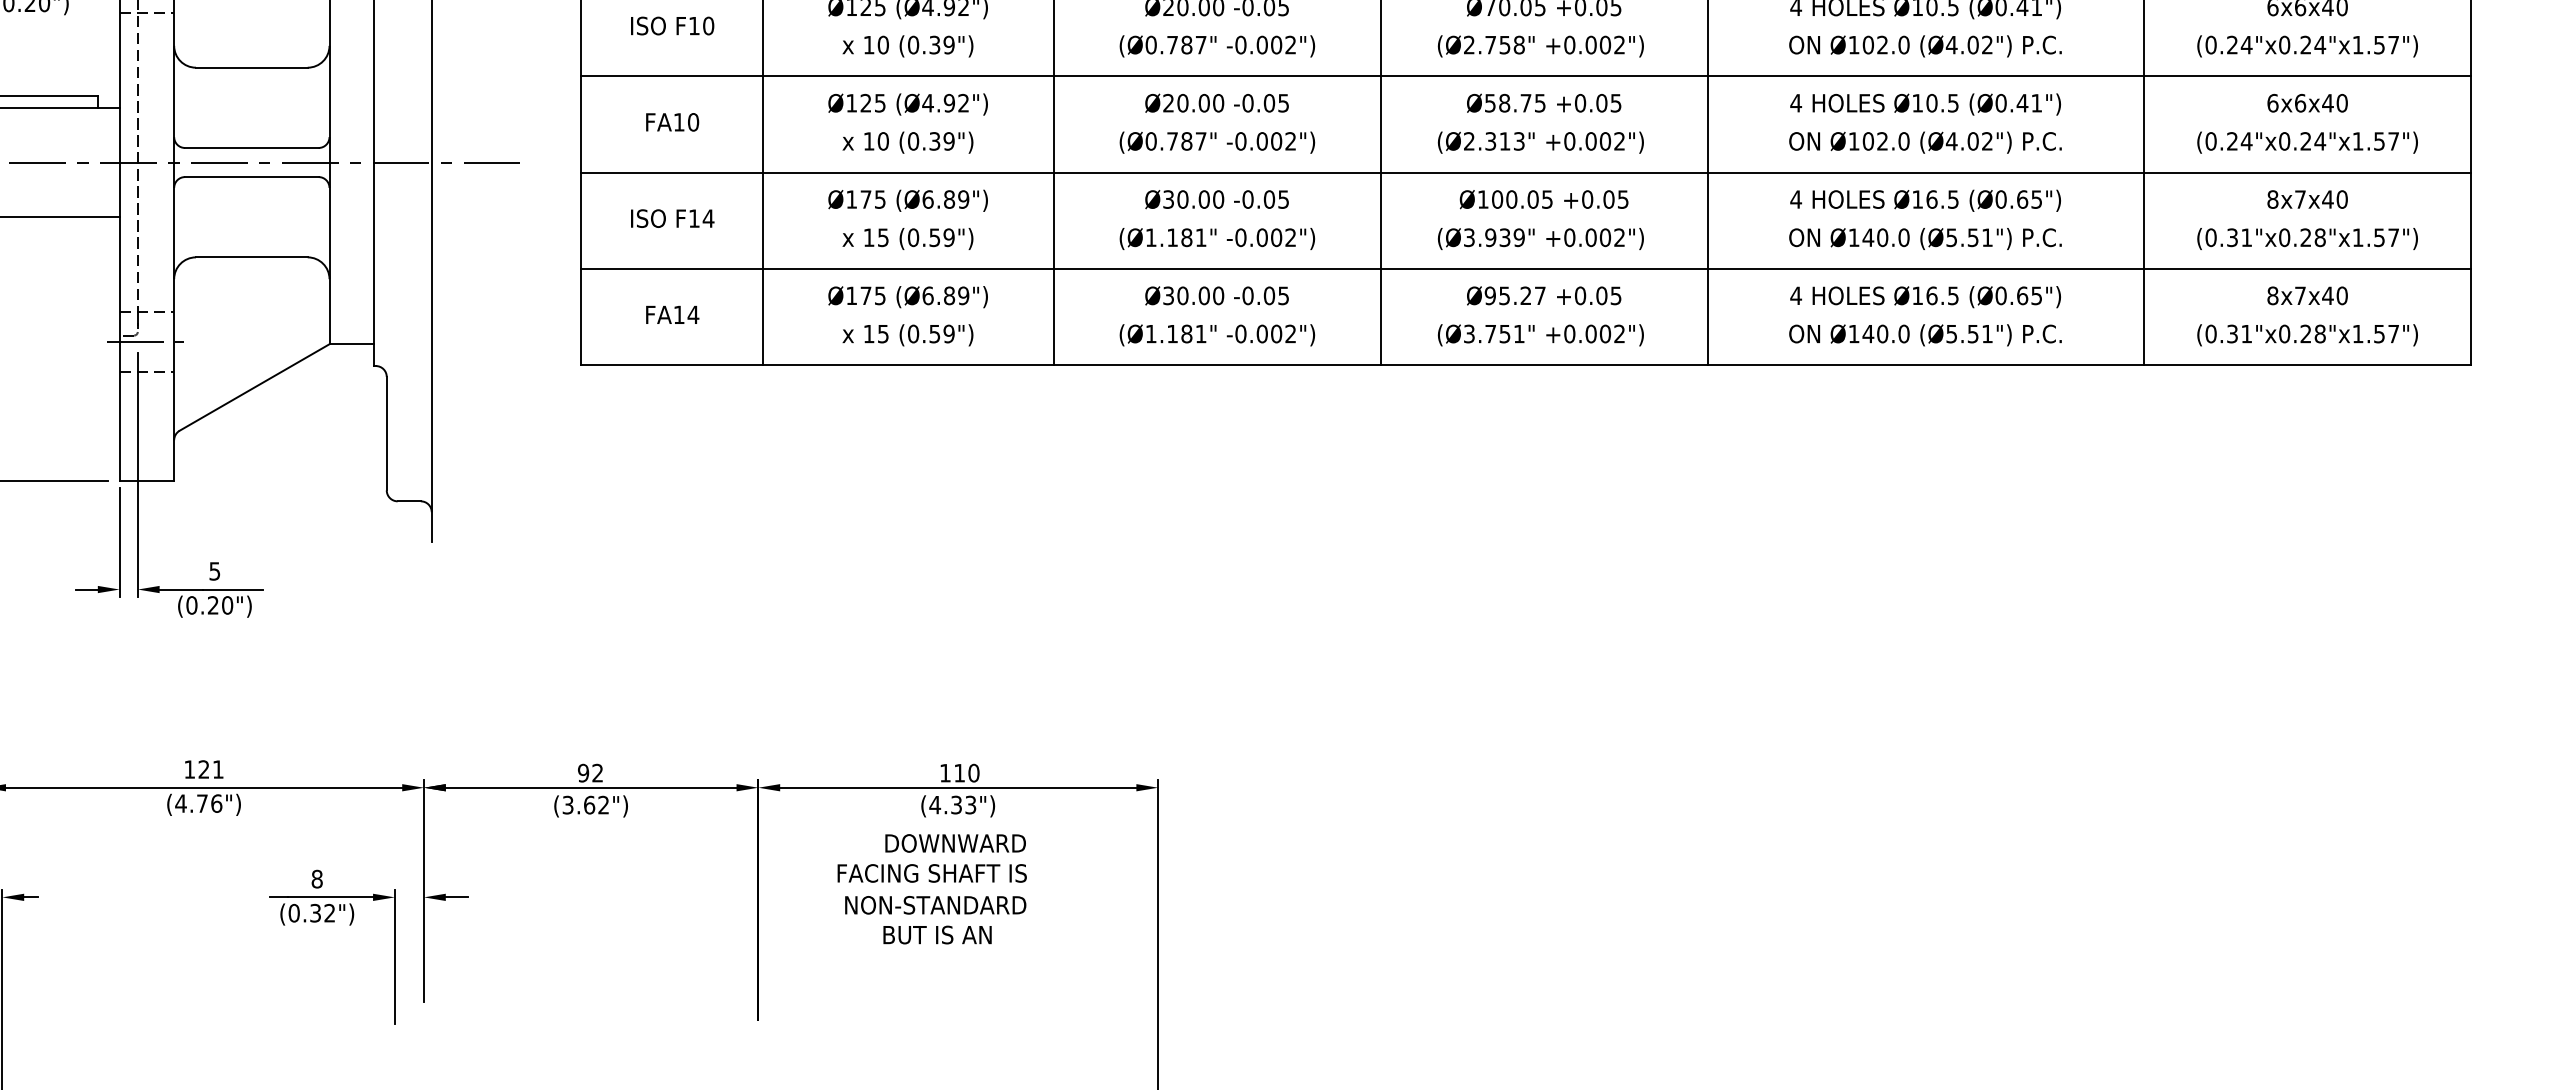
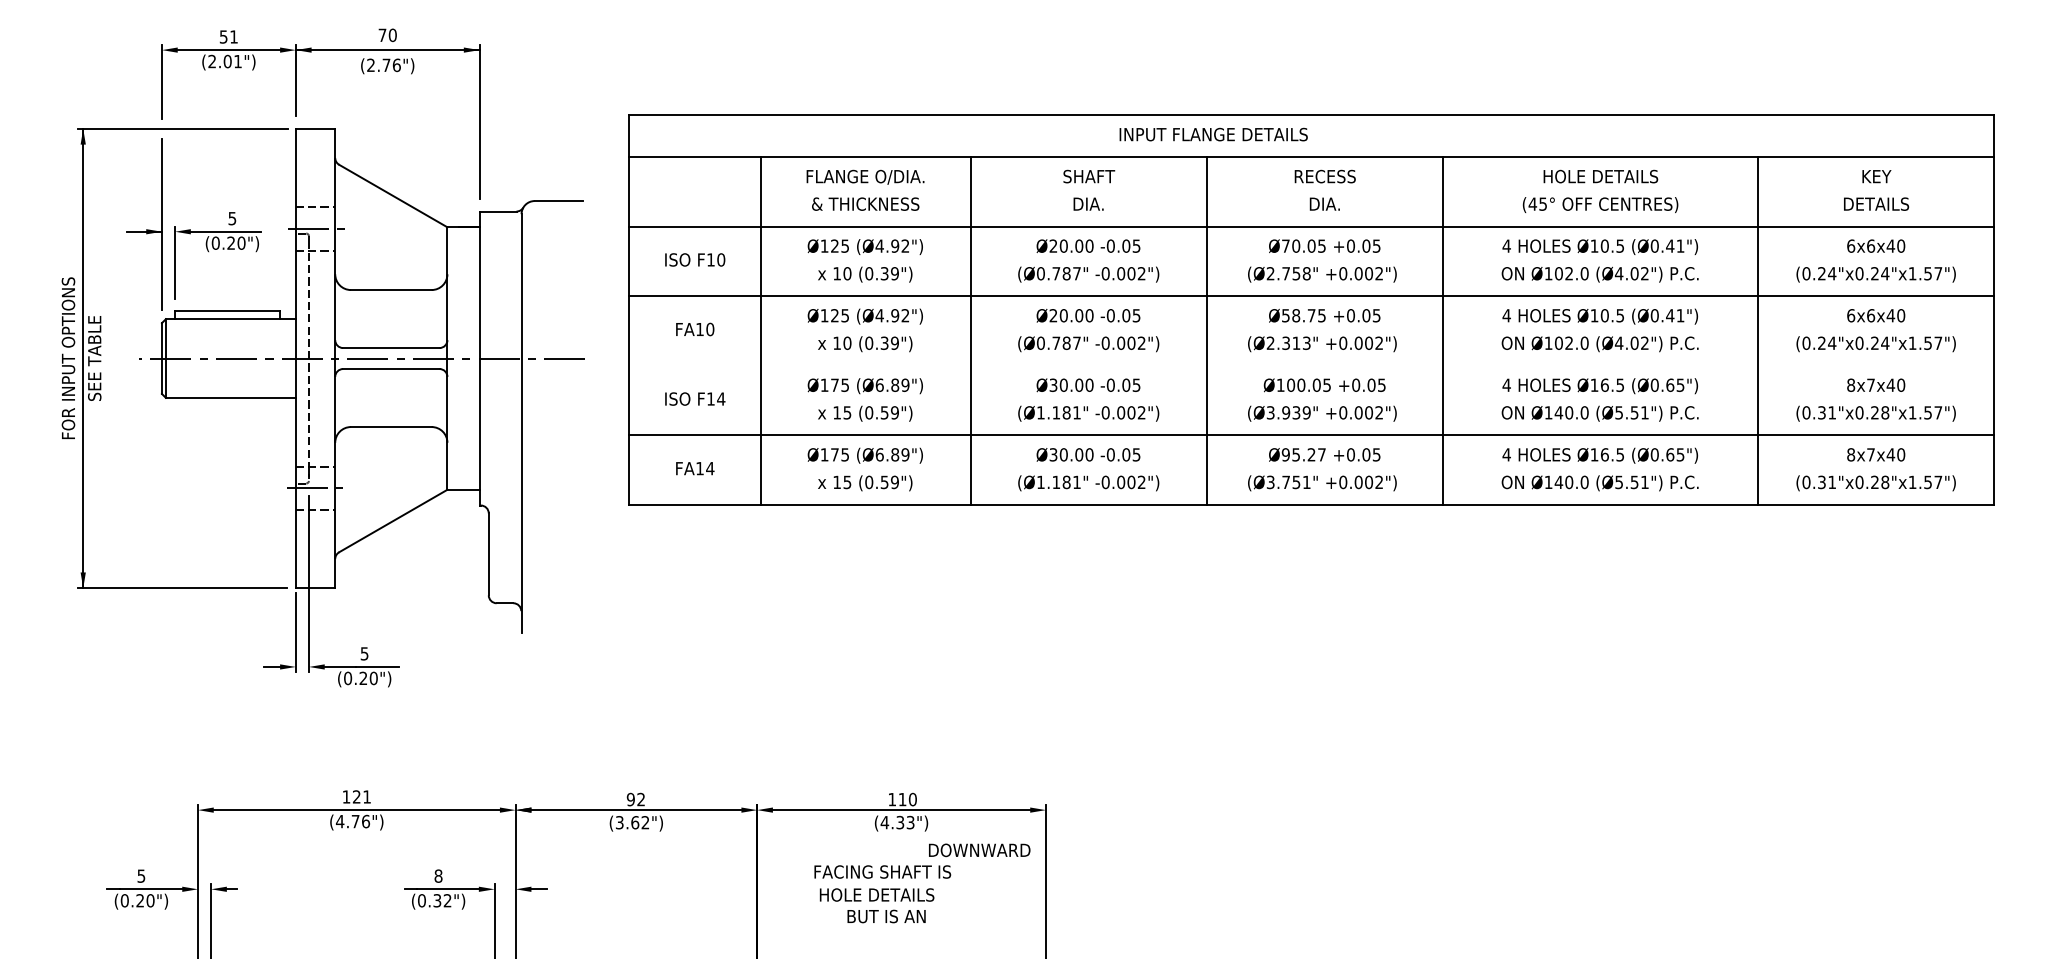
line: (1525, 172) -> (1311, 365), removed
text: (955, 843) -> (979, 850), moved
text: (936, 904) -> (885, 894), NON-STANDARD -> HOLE DETAILS

